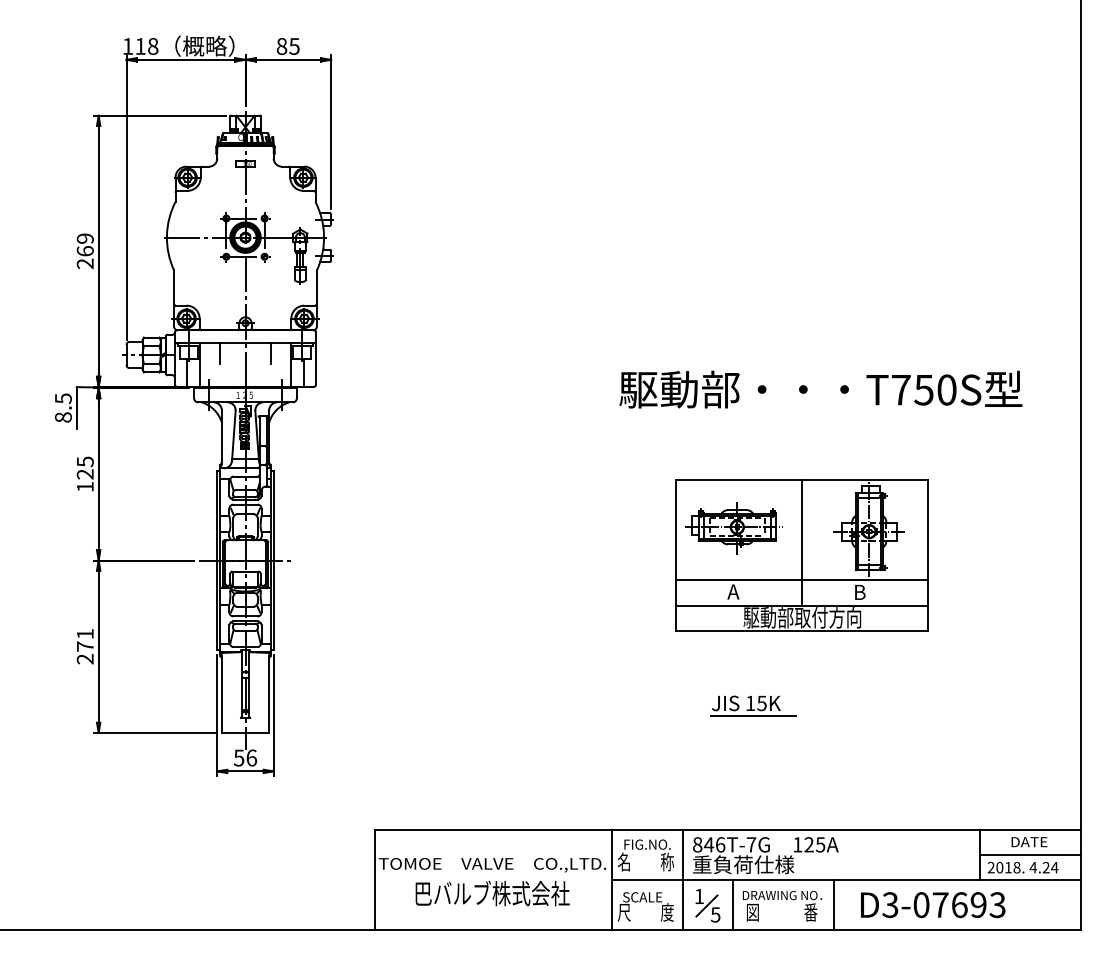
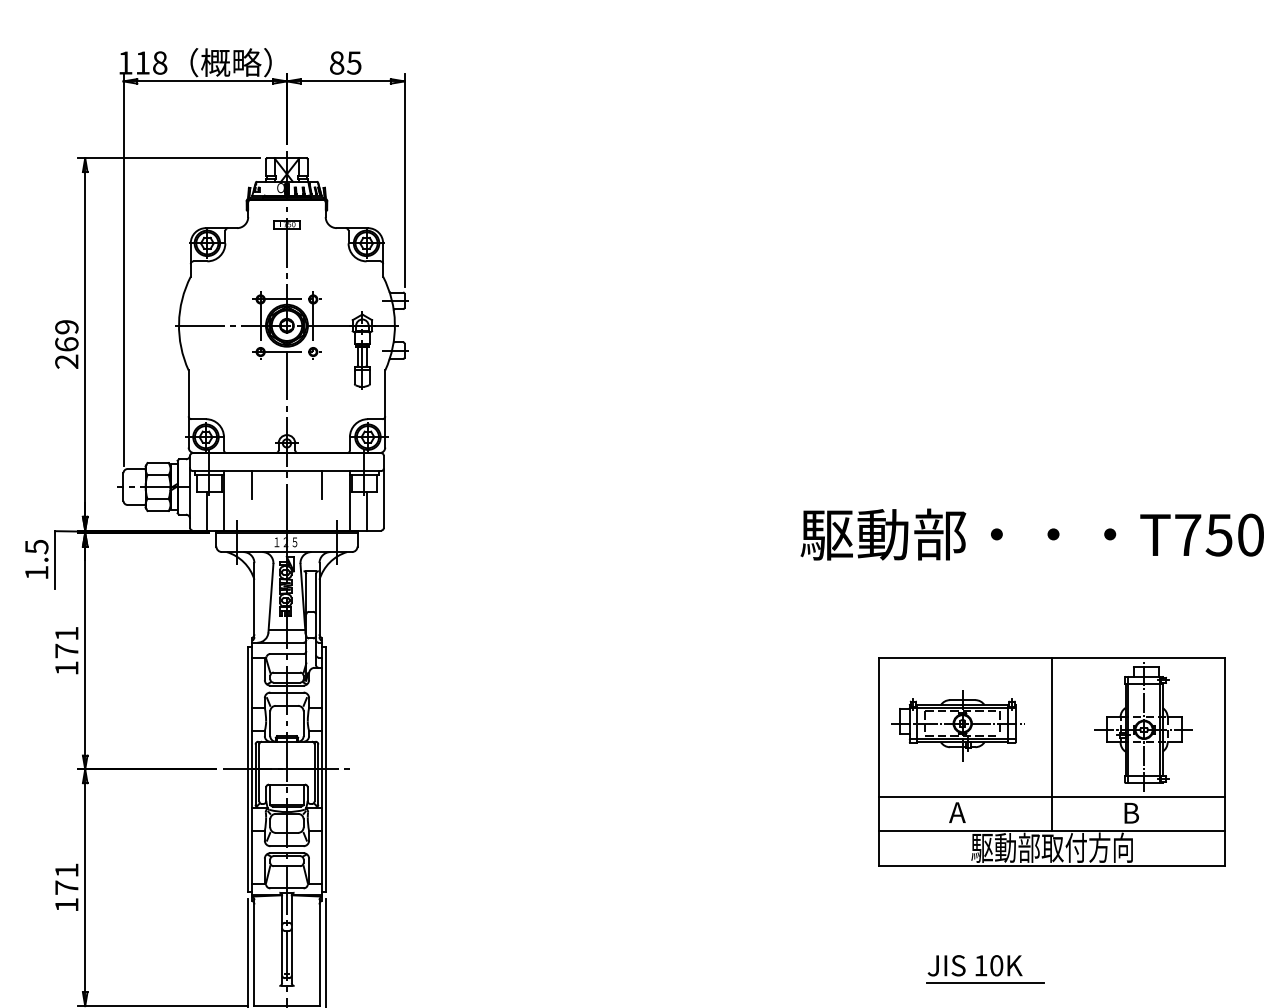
text: (63, 417) -> (36, 572), 8.5 -> 1.5
text: (84, 467) -> (65, 641), 125 -> 171
text: (84, 659) -> (65, 905), 271 -> 171
text: (761, 703) -> (995, 965), 15K -> 10K

